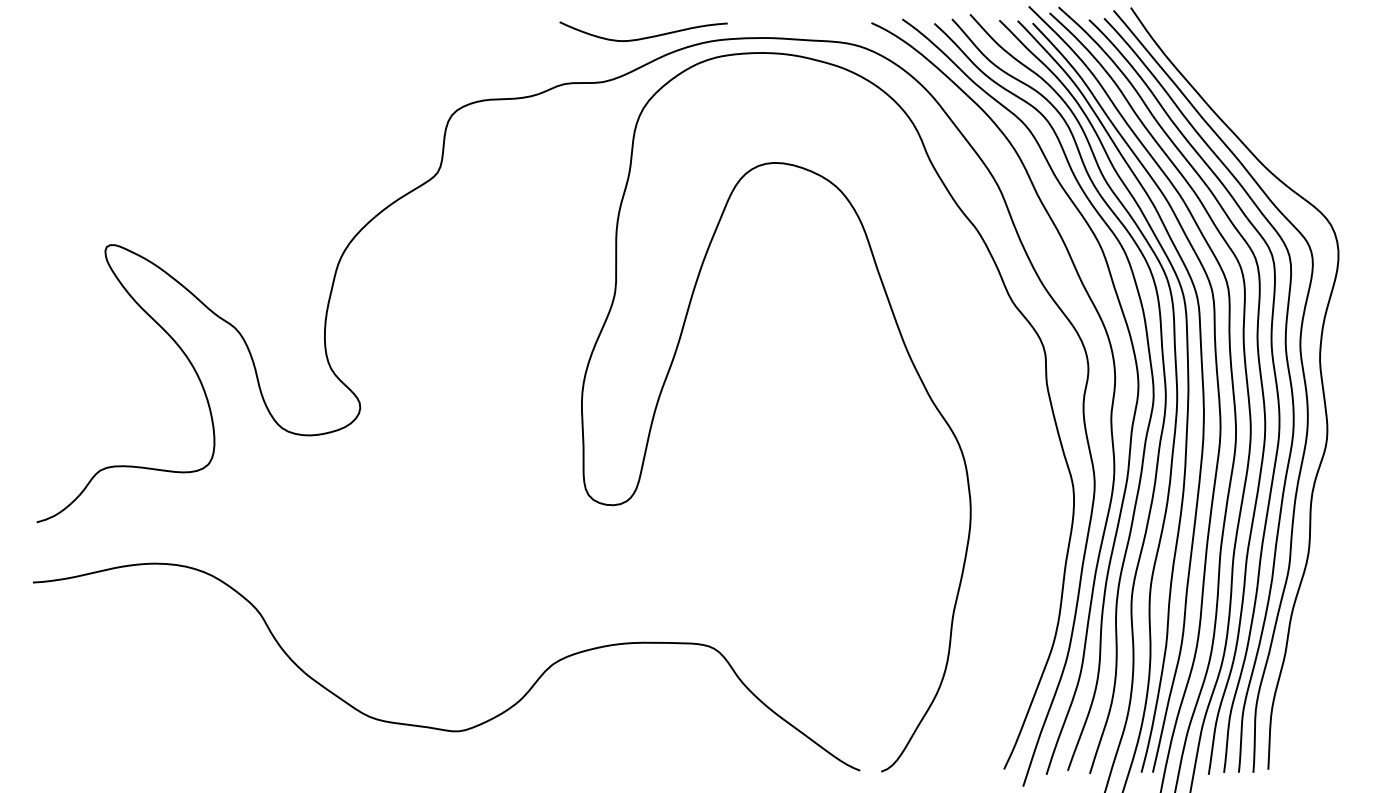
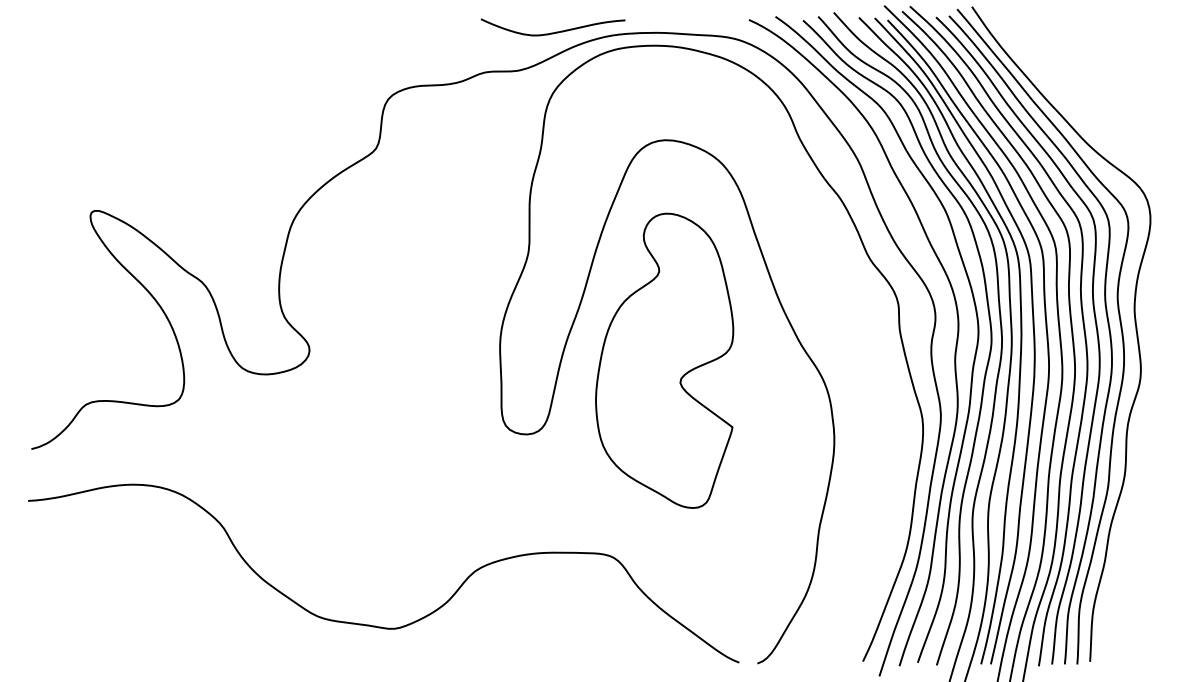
part: (773, 419) -> (664, 360), added

